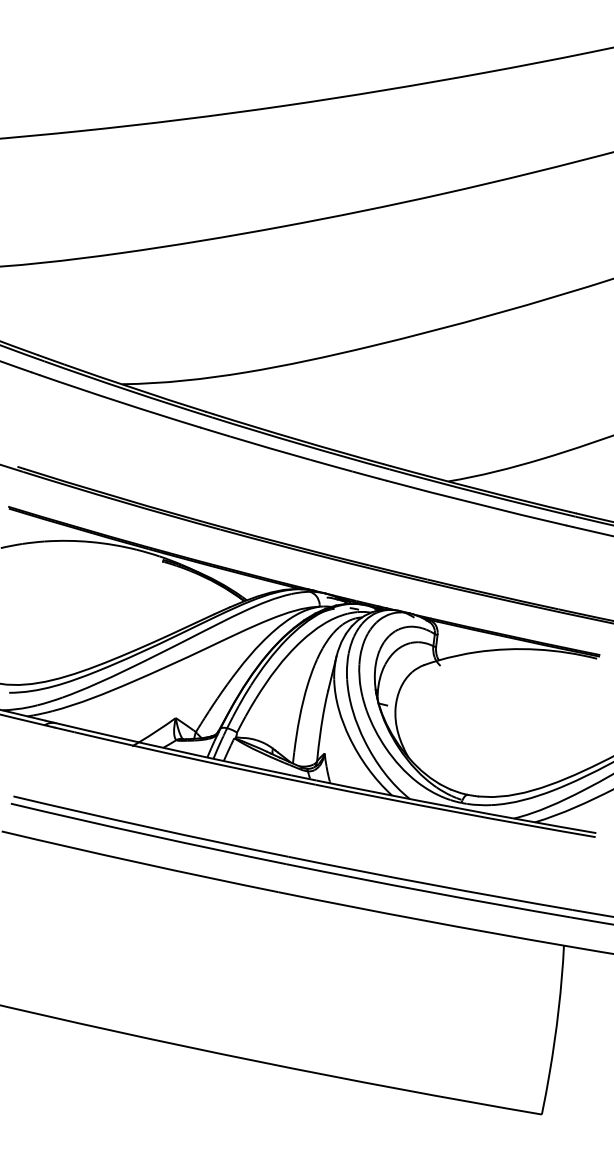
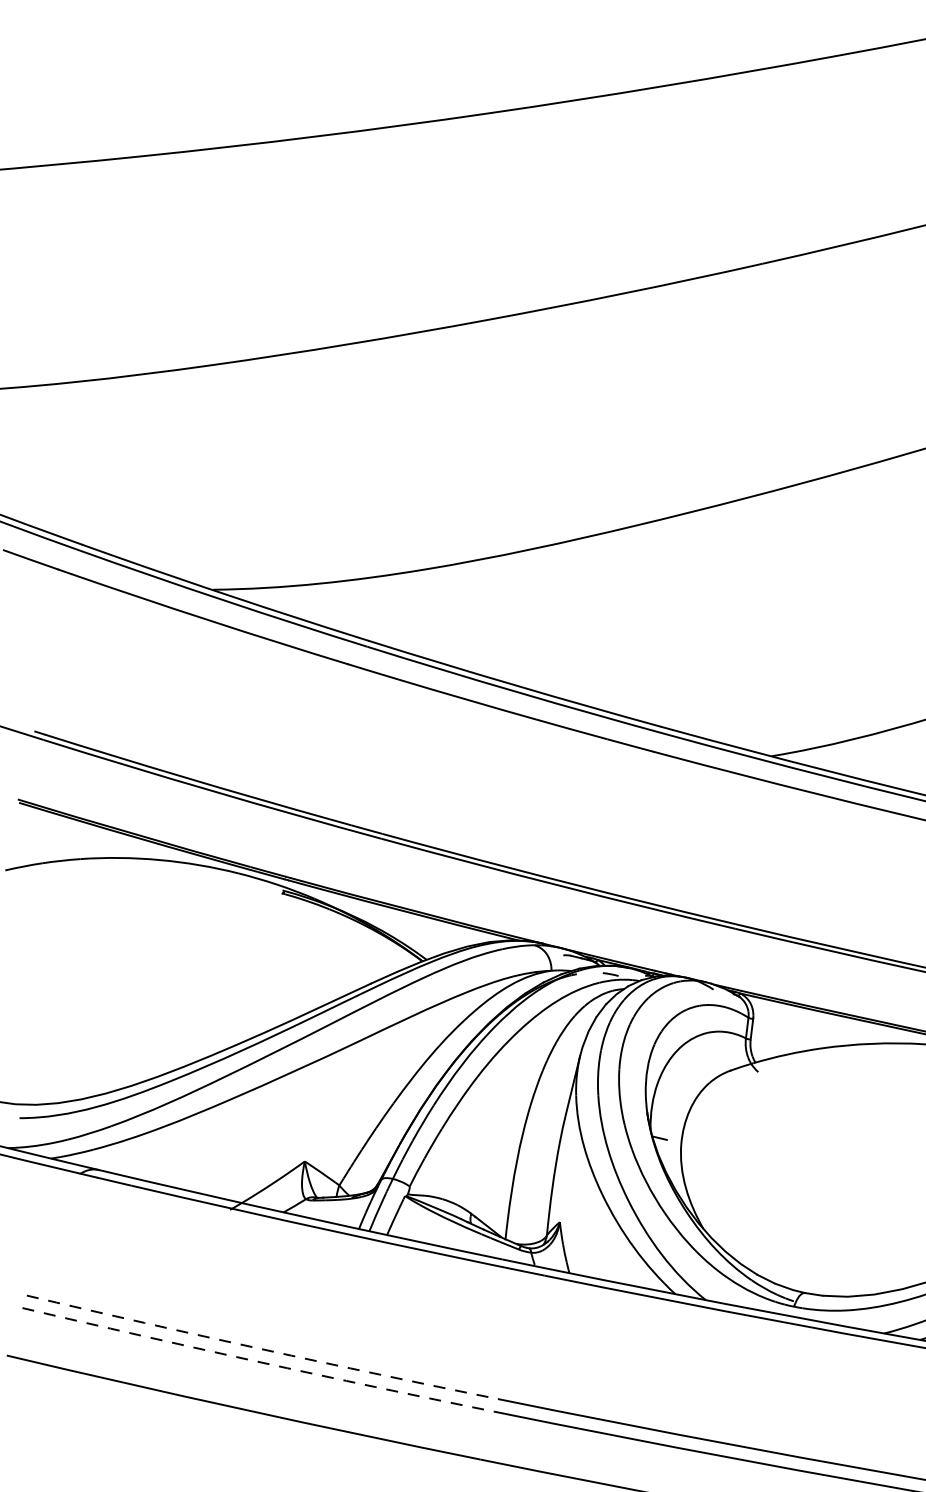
arc: (150, 827) -> (261, 1348), solid -> dashed
arc: (148, 835) -> (258, 1362), solid -> dashed

